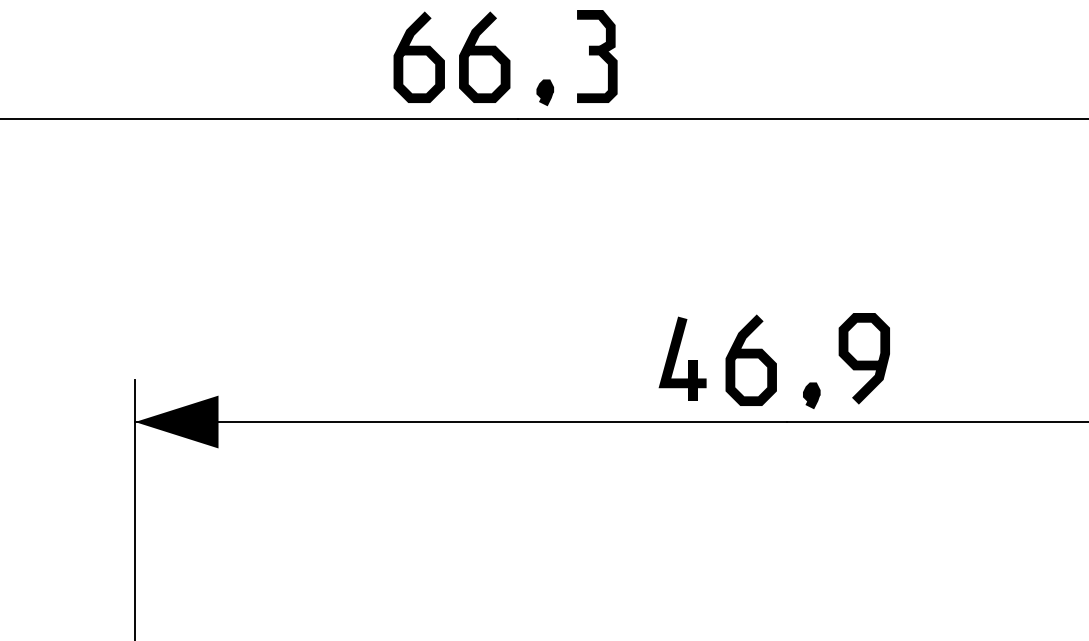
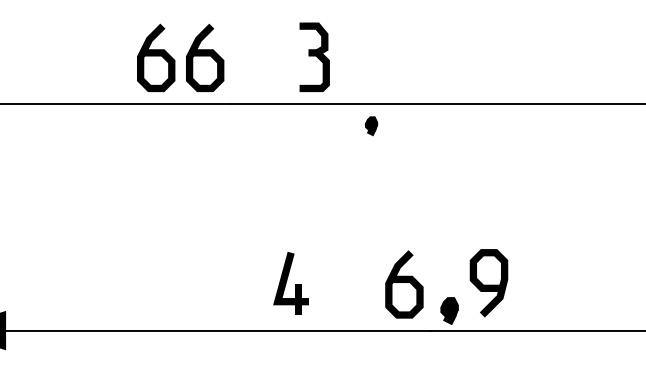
part: (597, 56) -> (314, 57), moved
part: (545, 92) -> (371, 126), moved
part: (682, 358) -> (290, 283), moved
part: (811, 395) -> (449, 310), size x1.4

